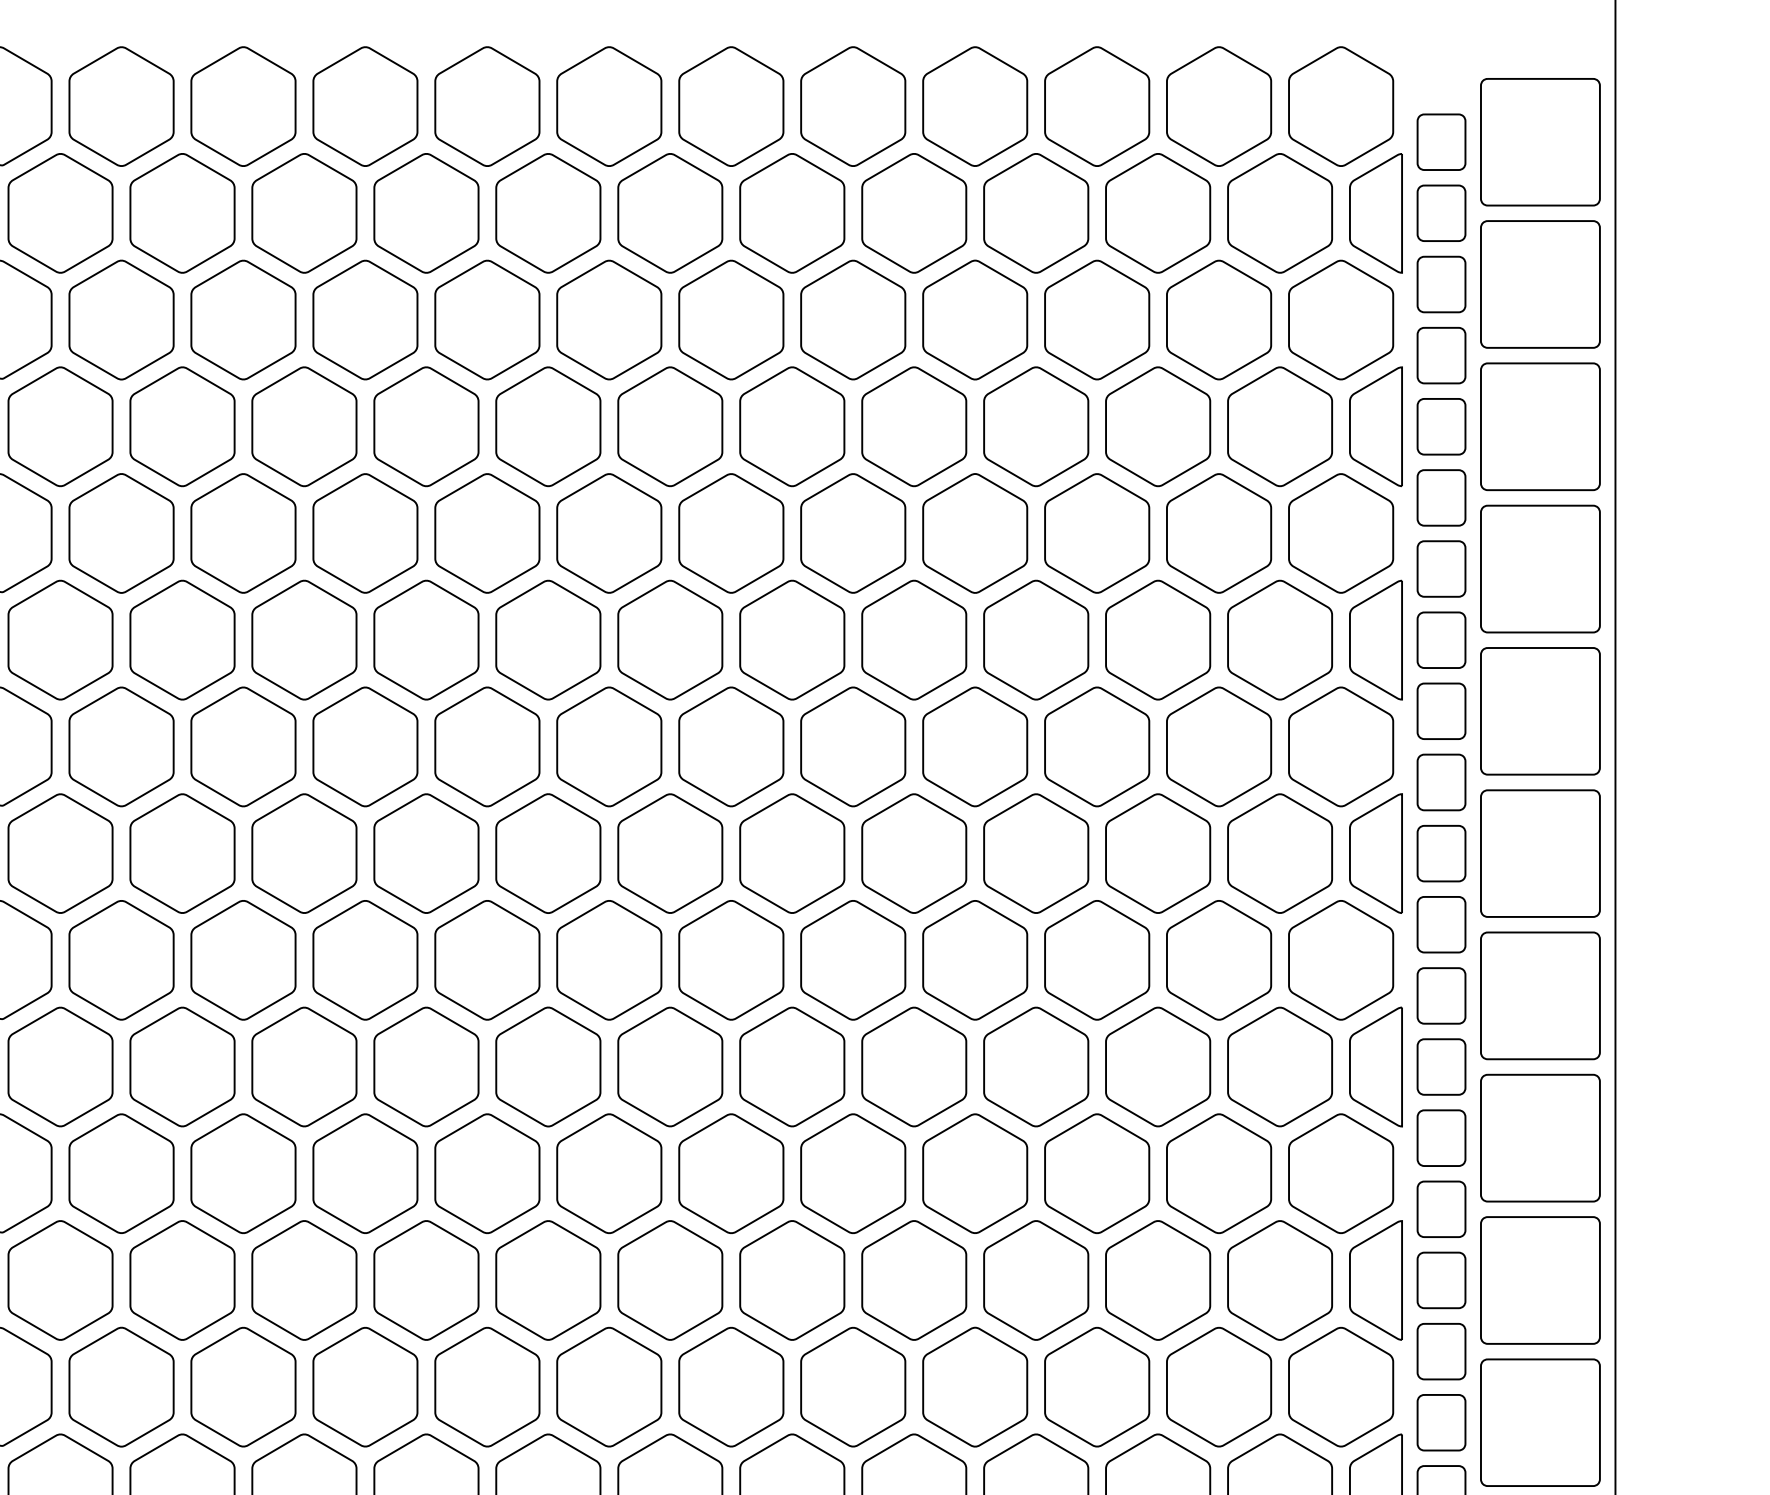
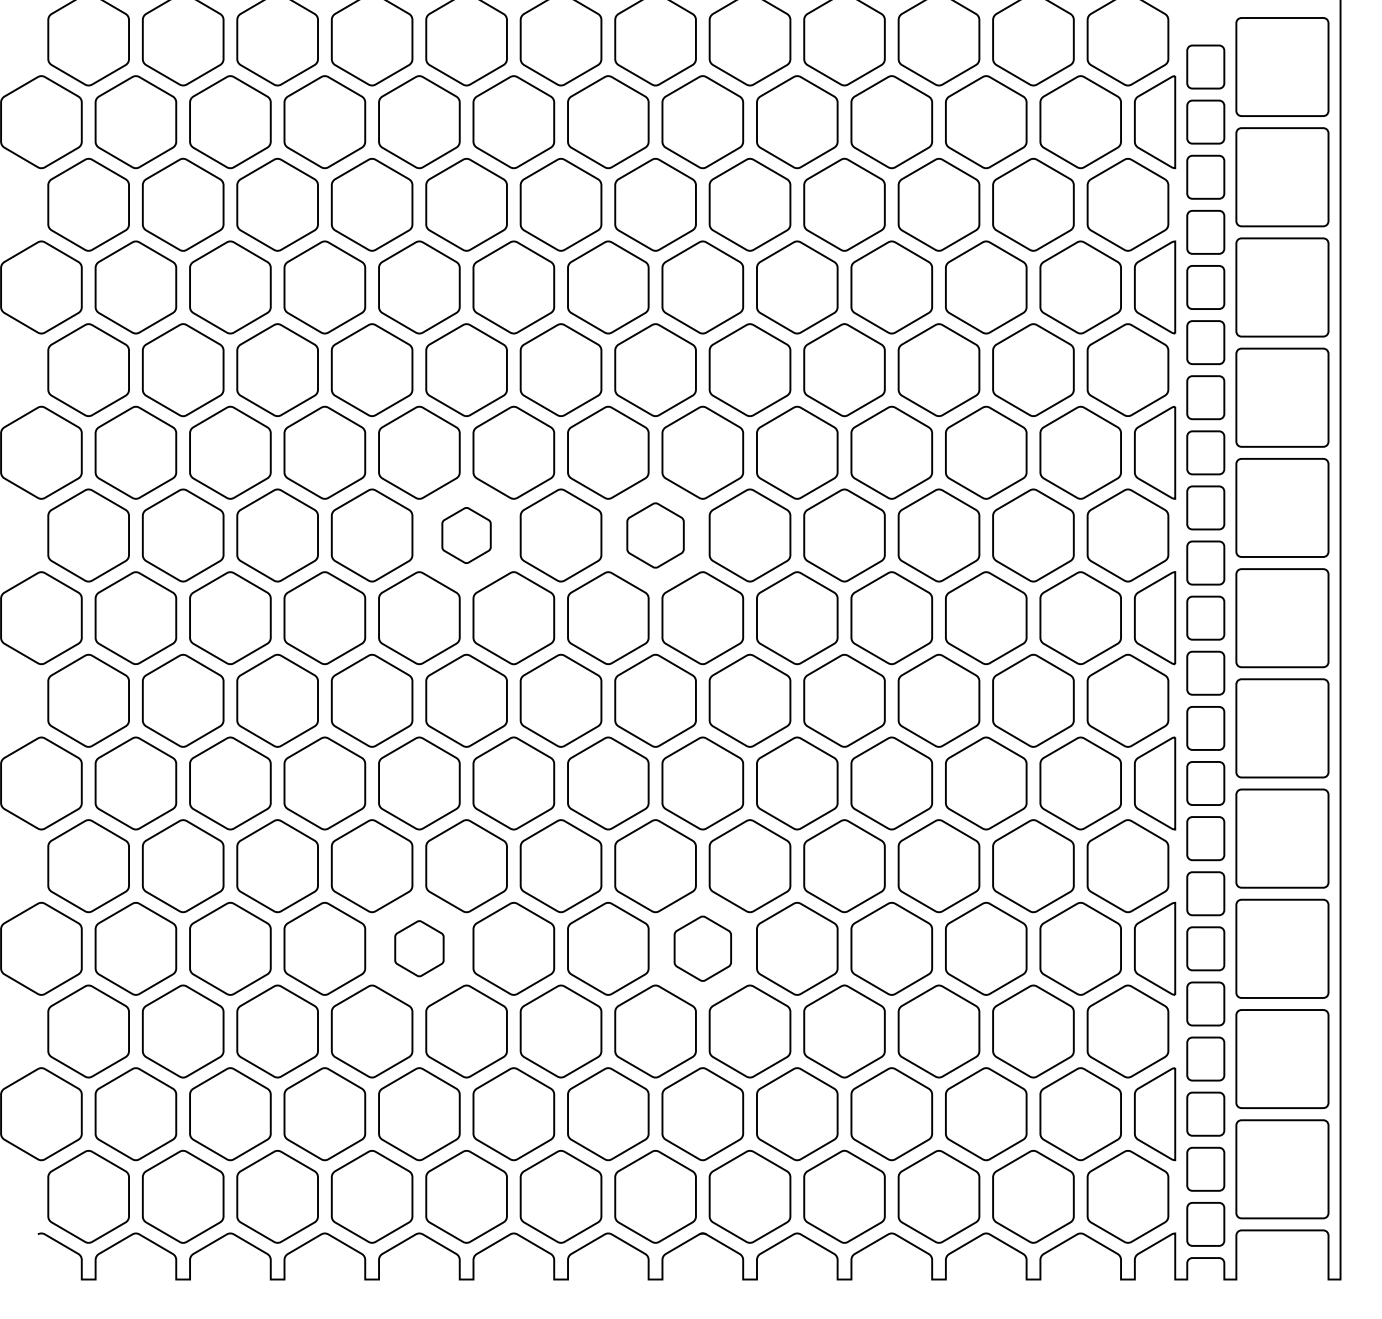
part: (487, 746) -> (466, 535), size x0.6
part: (731, 746) -> (655, 535), size x0.7
part: (426, 1280) -> (419, 948), size x0.6
part: (791, 1280) -> (702, 948), size x0.7

